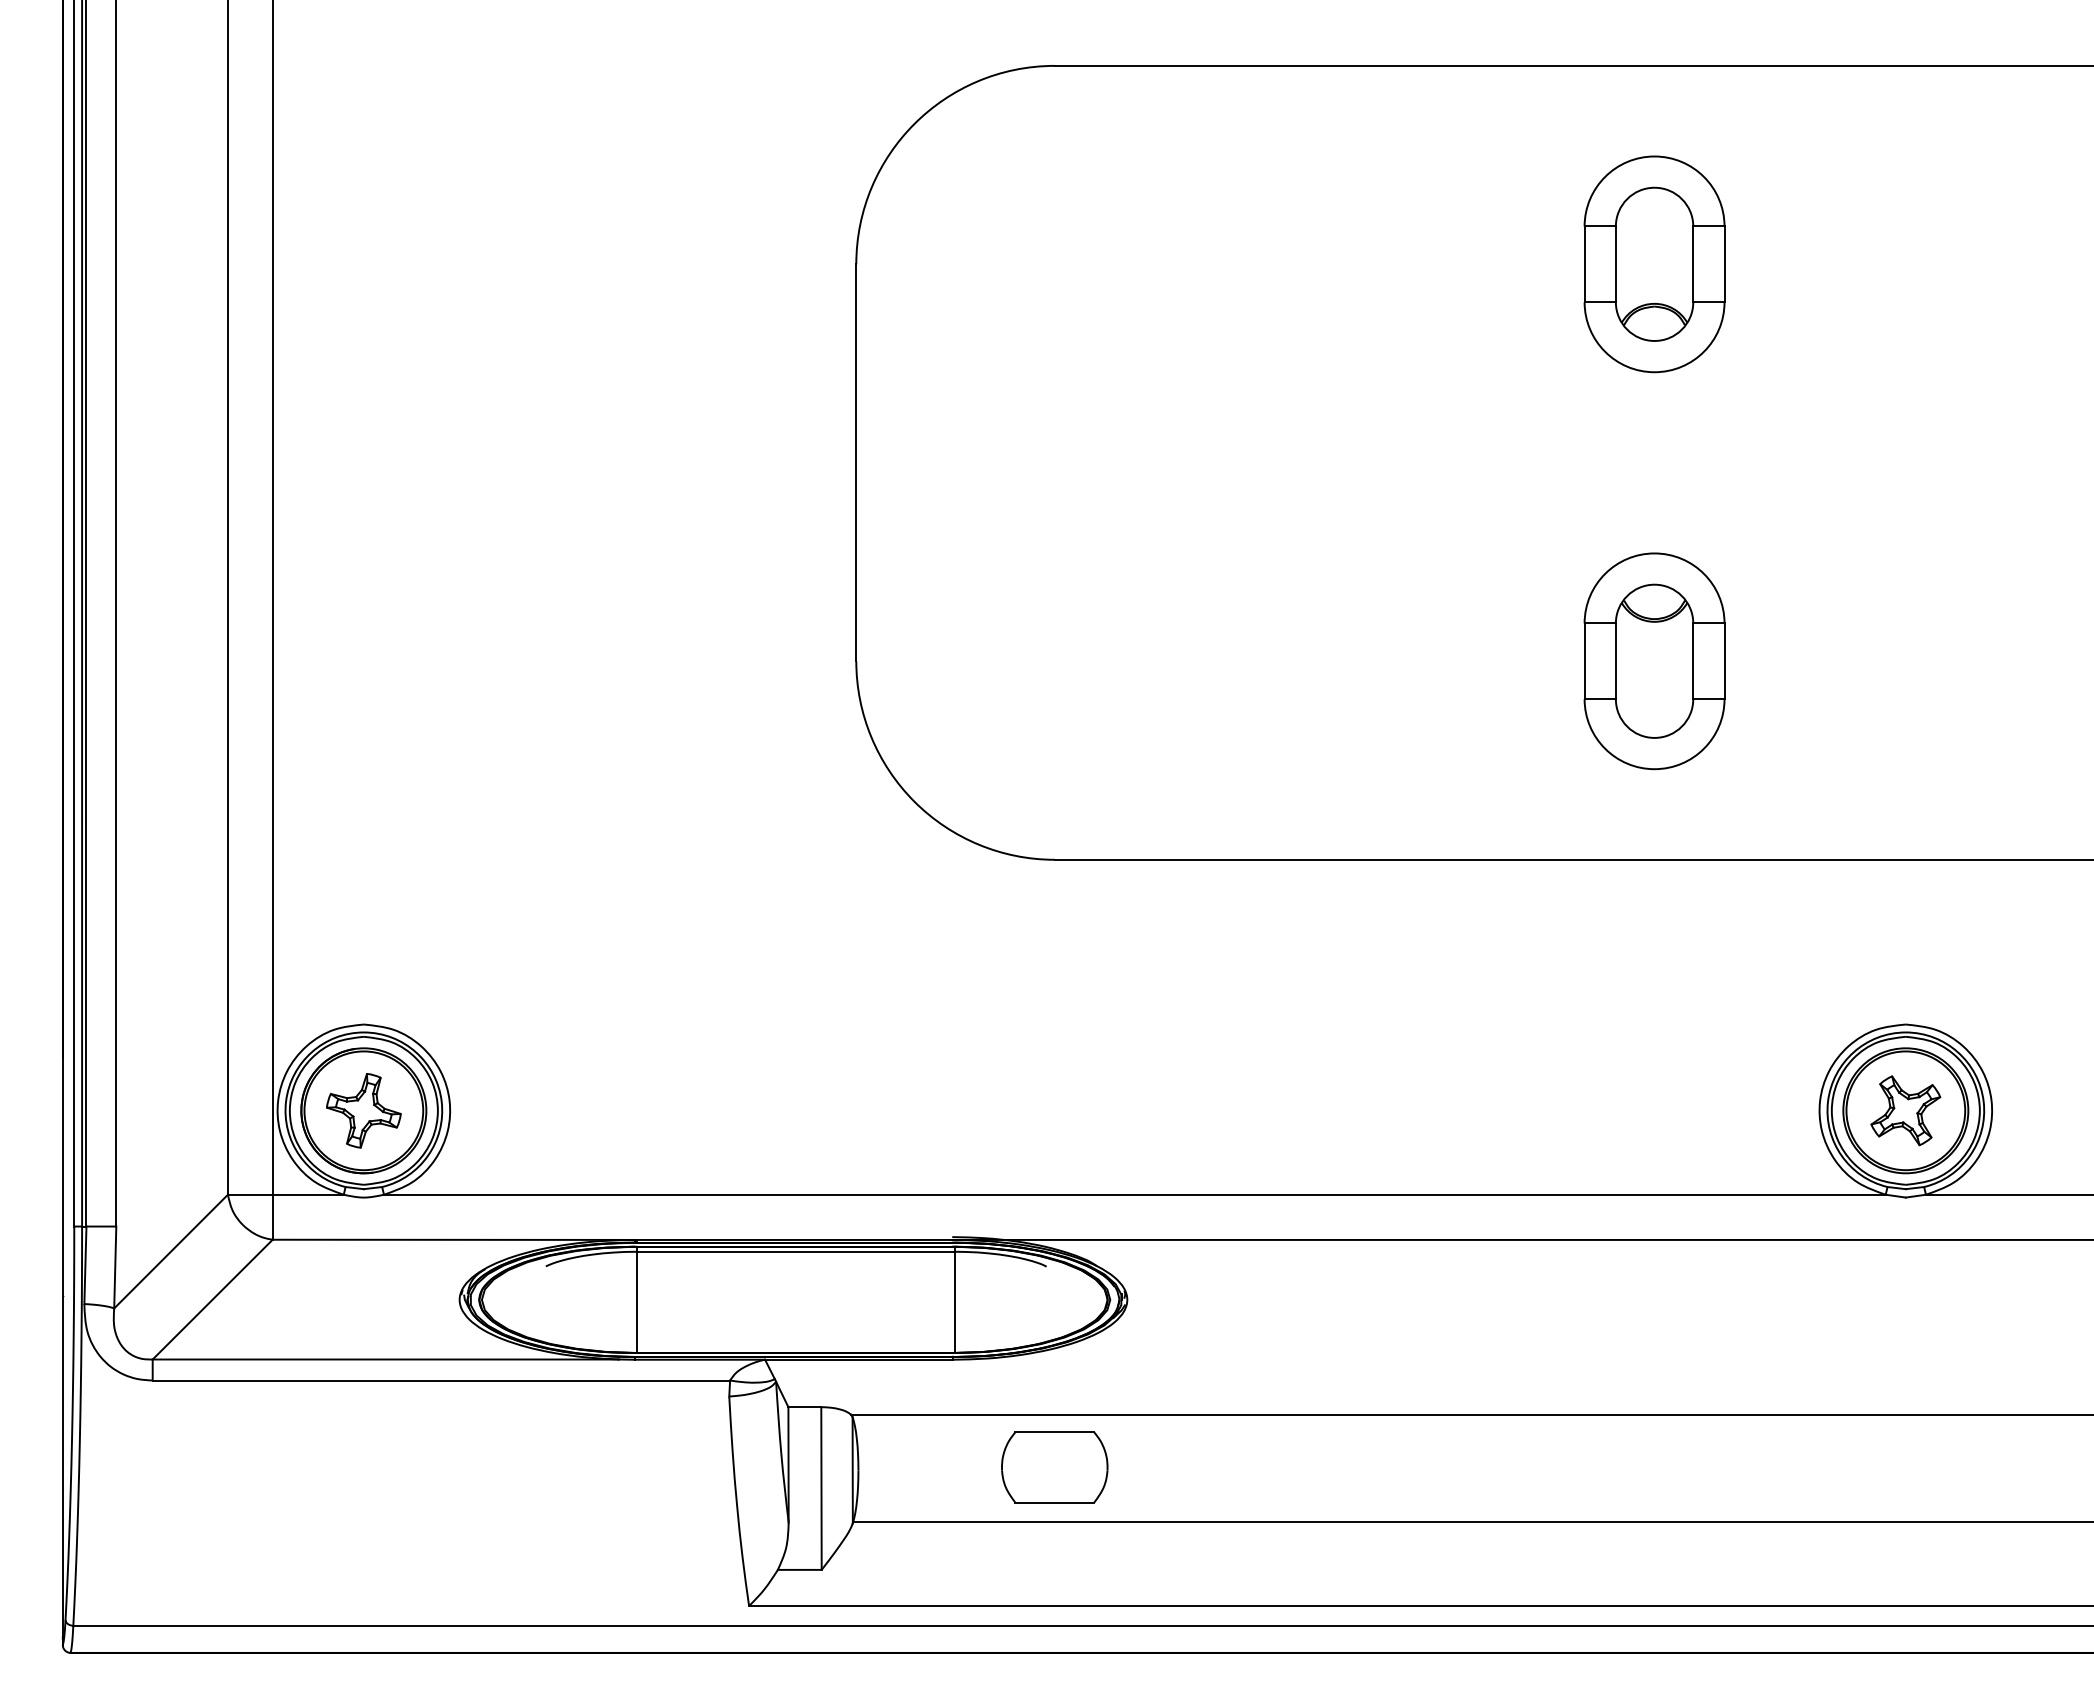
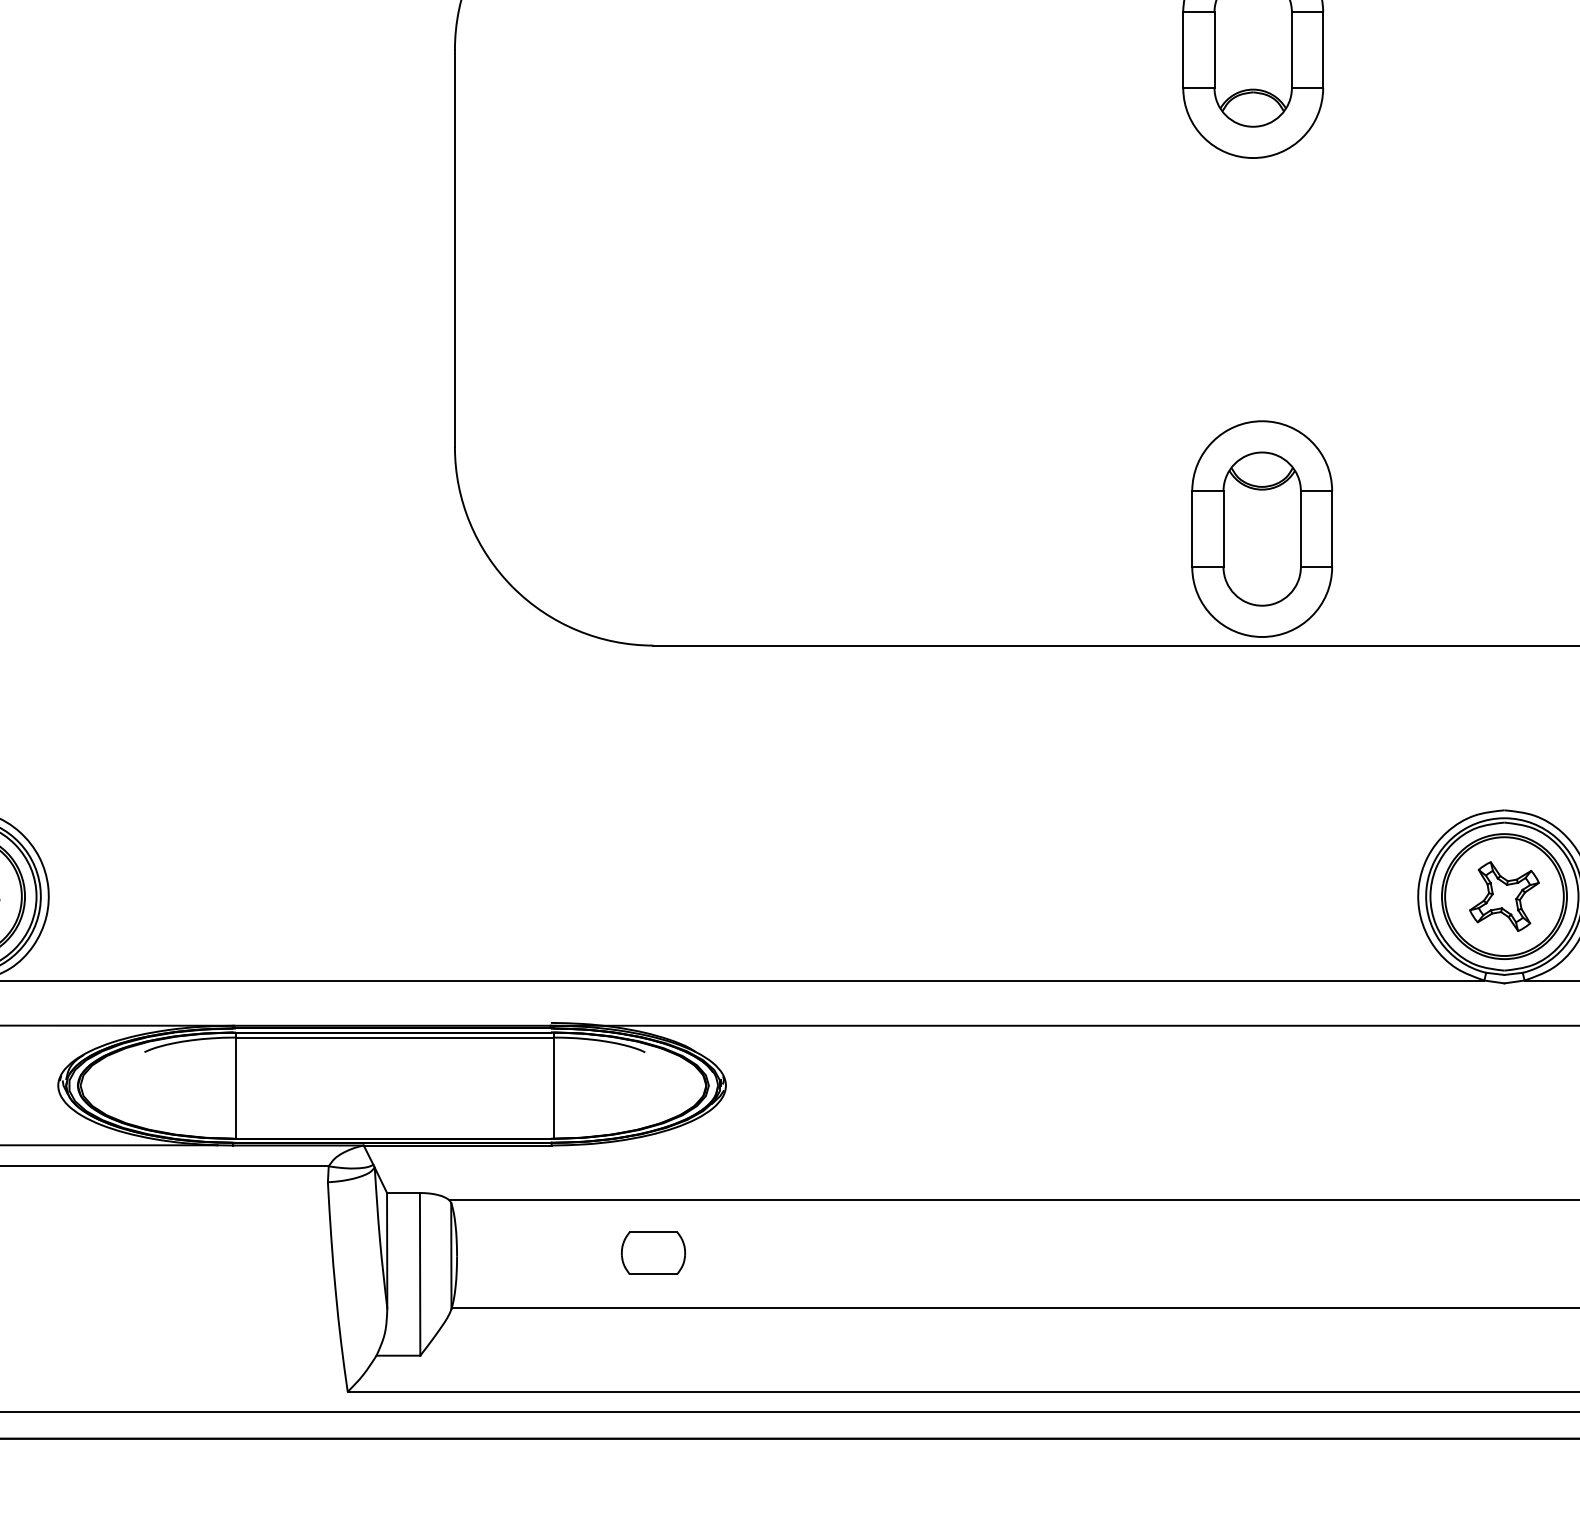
part: (1654, 661) -> (1262, 529), moved
part: (1054, 1467) -> (653, 1253), size x0.6

